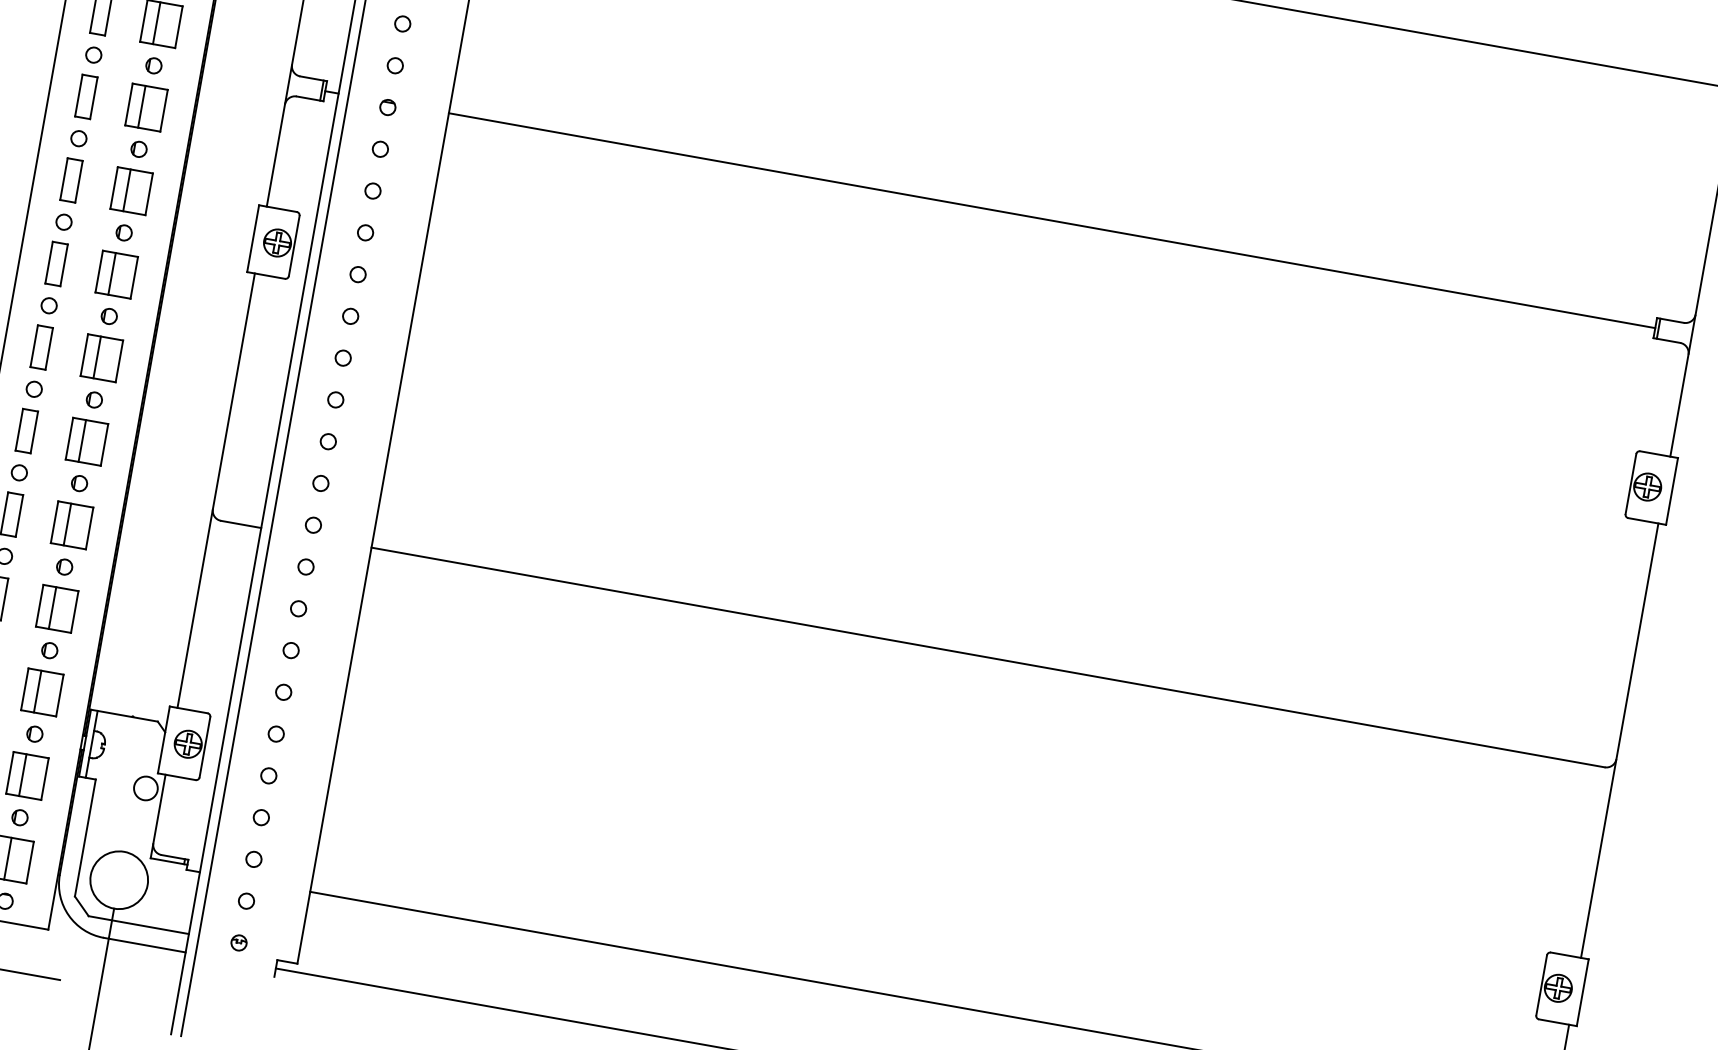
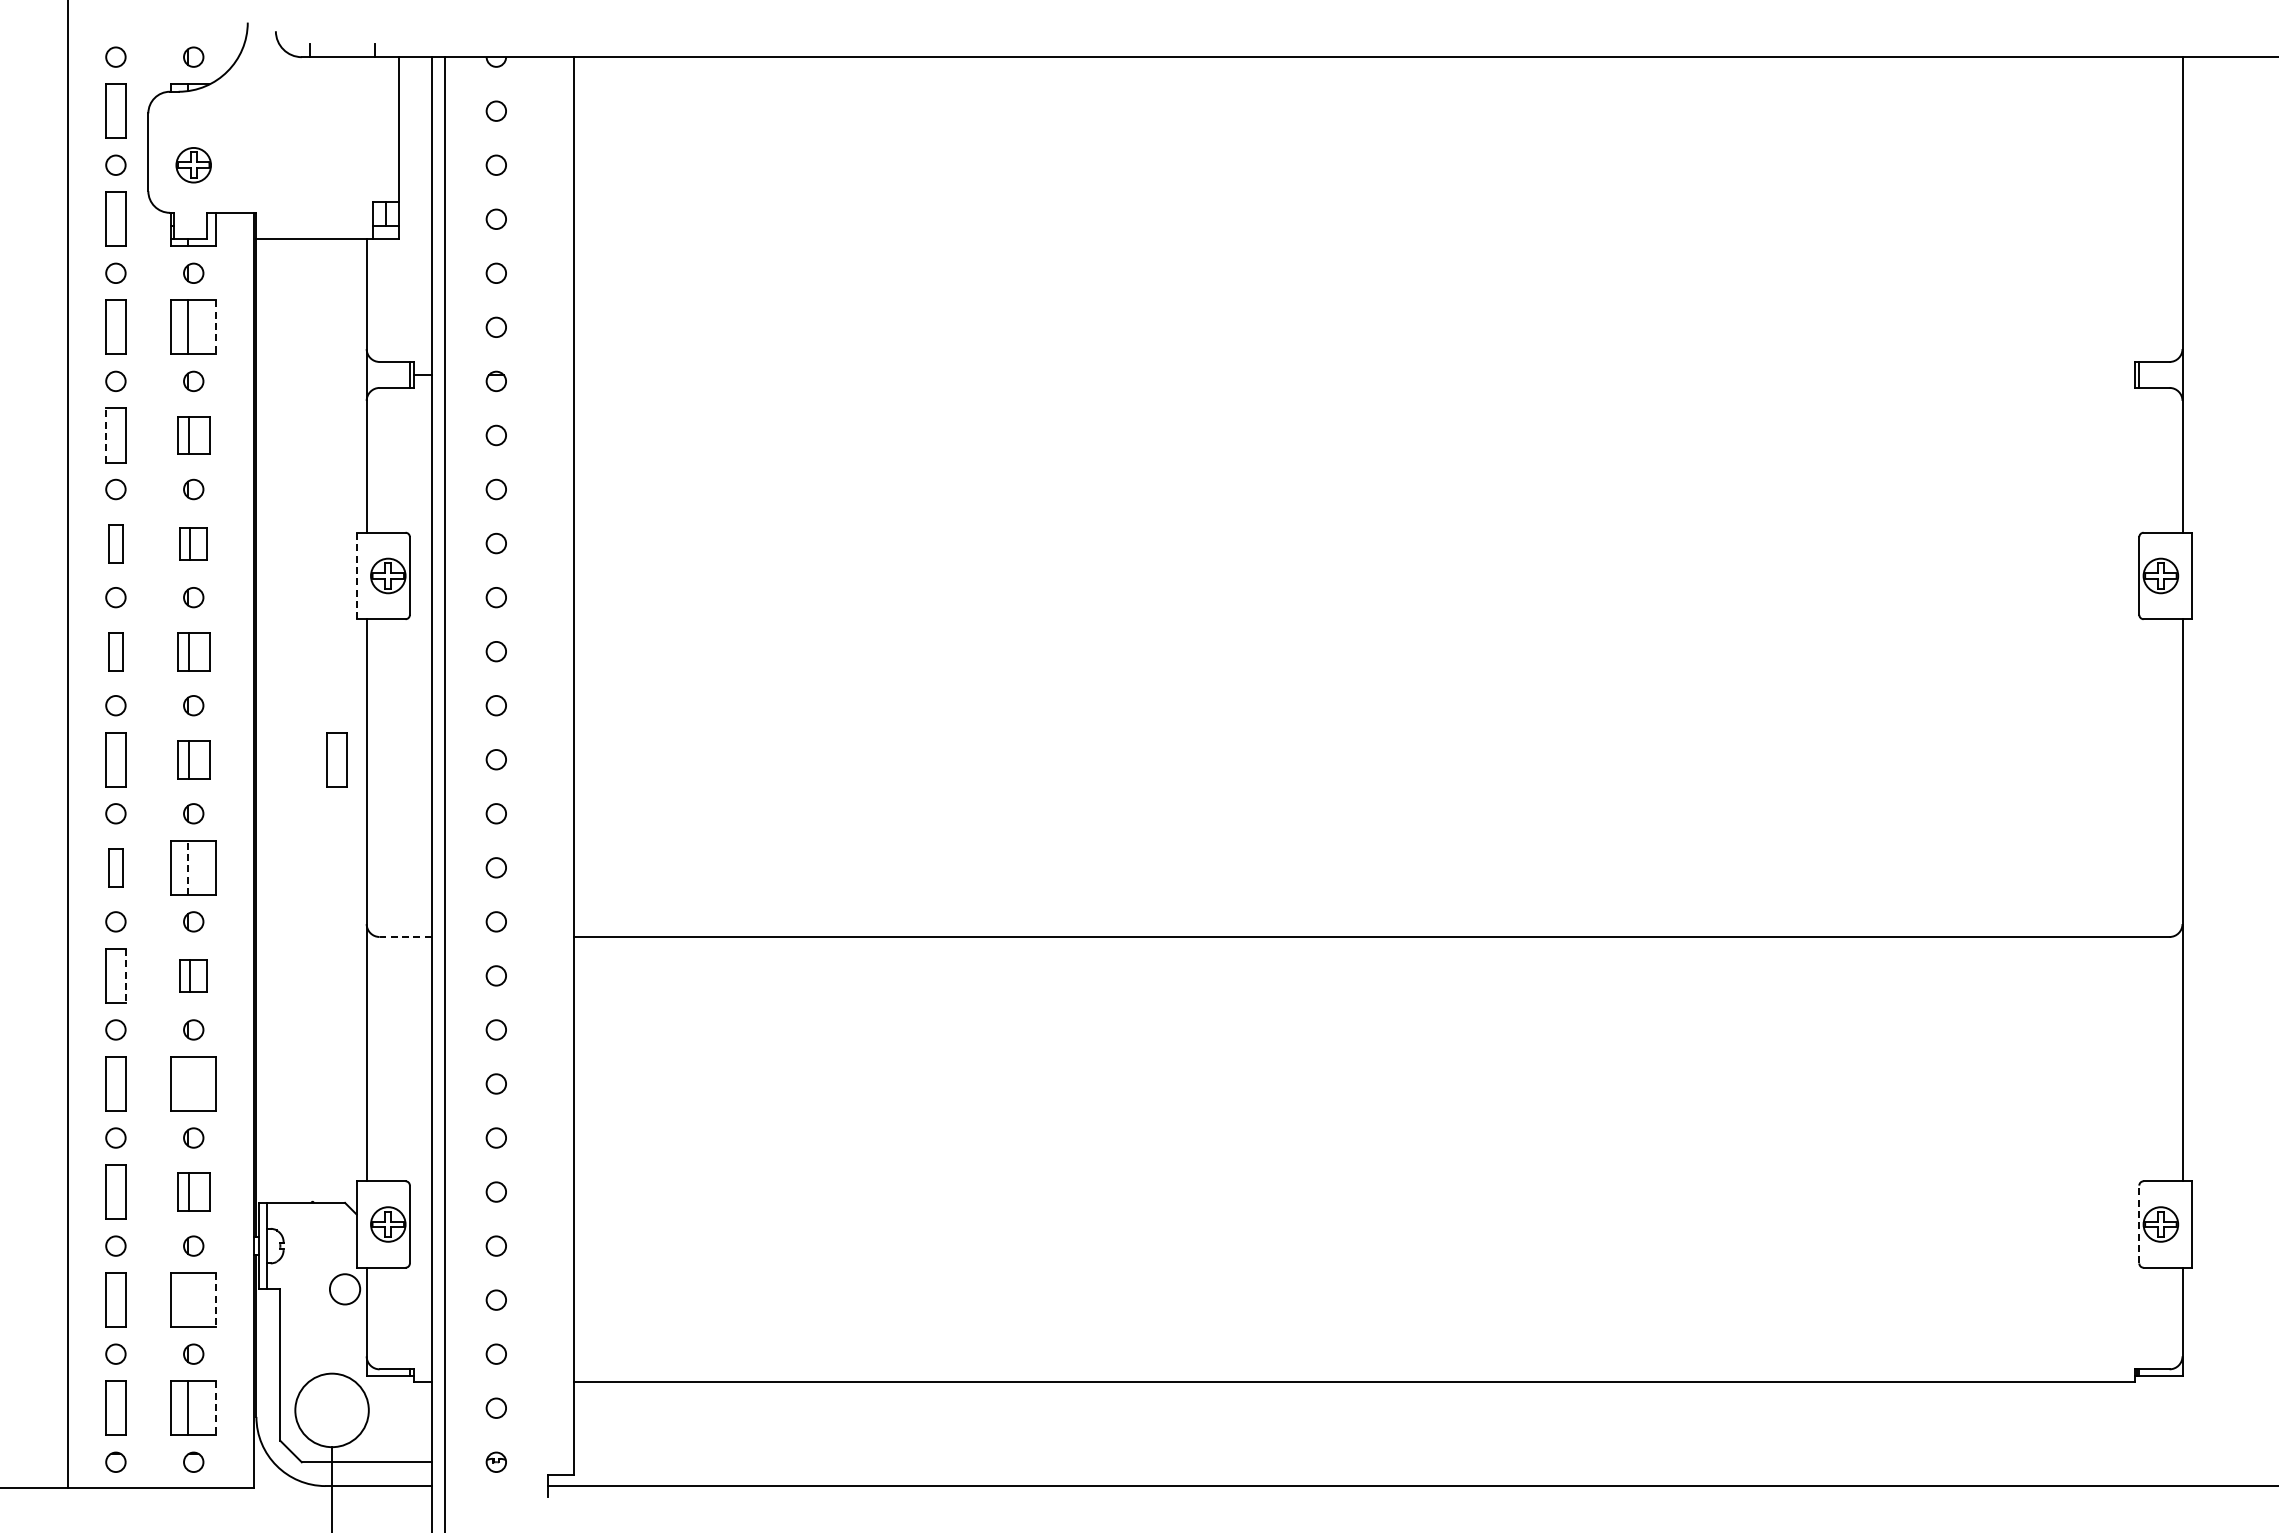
line: (178, 27) -> (216, 327), solid -> dashed
line: (79, 94) -> (106, 434), solid -> dashed
part: (146, 107) -> (193, 435), size x0.7
part: (71, 180) -> (115, 543), size x0.7
part: (131, 191) -> (193, 543), size x0.6
line: (1052, 220) -> (1354, 374), removed
line: (253, 238) -> (356, 575), solid -> dashed
part: (56, 263) -> (115, 651), size x0.7
part: (116, 274) -> (193, 651), size x0.7
part: (101, 358) -> (193, 759), size x0.7
part: (212, 377) -> (336, 759), added
part: (26, 430) -> (115, 867), size x0.7
line: (82, 440) -> (187, 867), solid -> dashed
line: (19, 516) -> (125, 976), solid -> dashed
line: (241, 524) -> (405, 937), solid -> dashed
part: (71, 525) -> (193, 975), size x0.6
line: (52, 607) -> (187, 1083), removed
part: (42, 691) -> (193, 1191), size x0.7
line: (22, 775) -> (187, 1300), removed
line: (45, 779) -> (216, 1300), solid -> dashed
line: (30, 862) -> (216, 1408), solid -> dashed
line: (1541, 985) -> (2139, 1224), solid -> dashed

